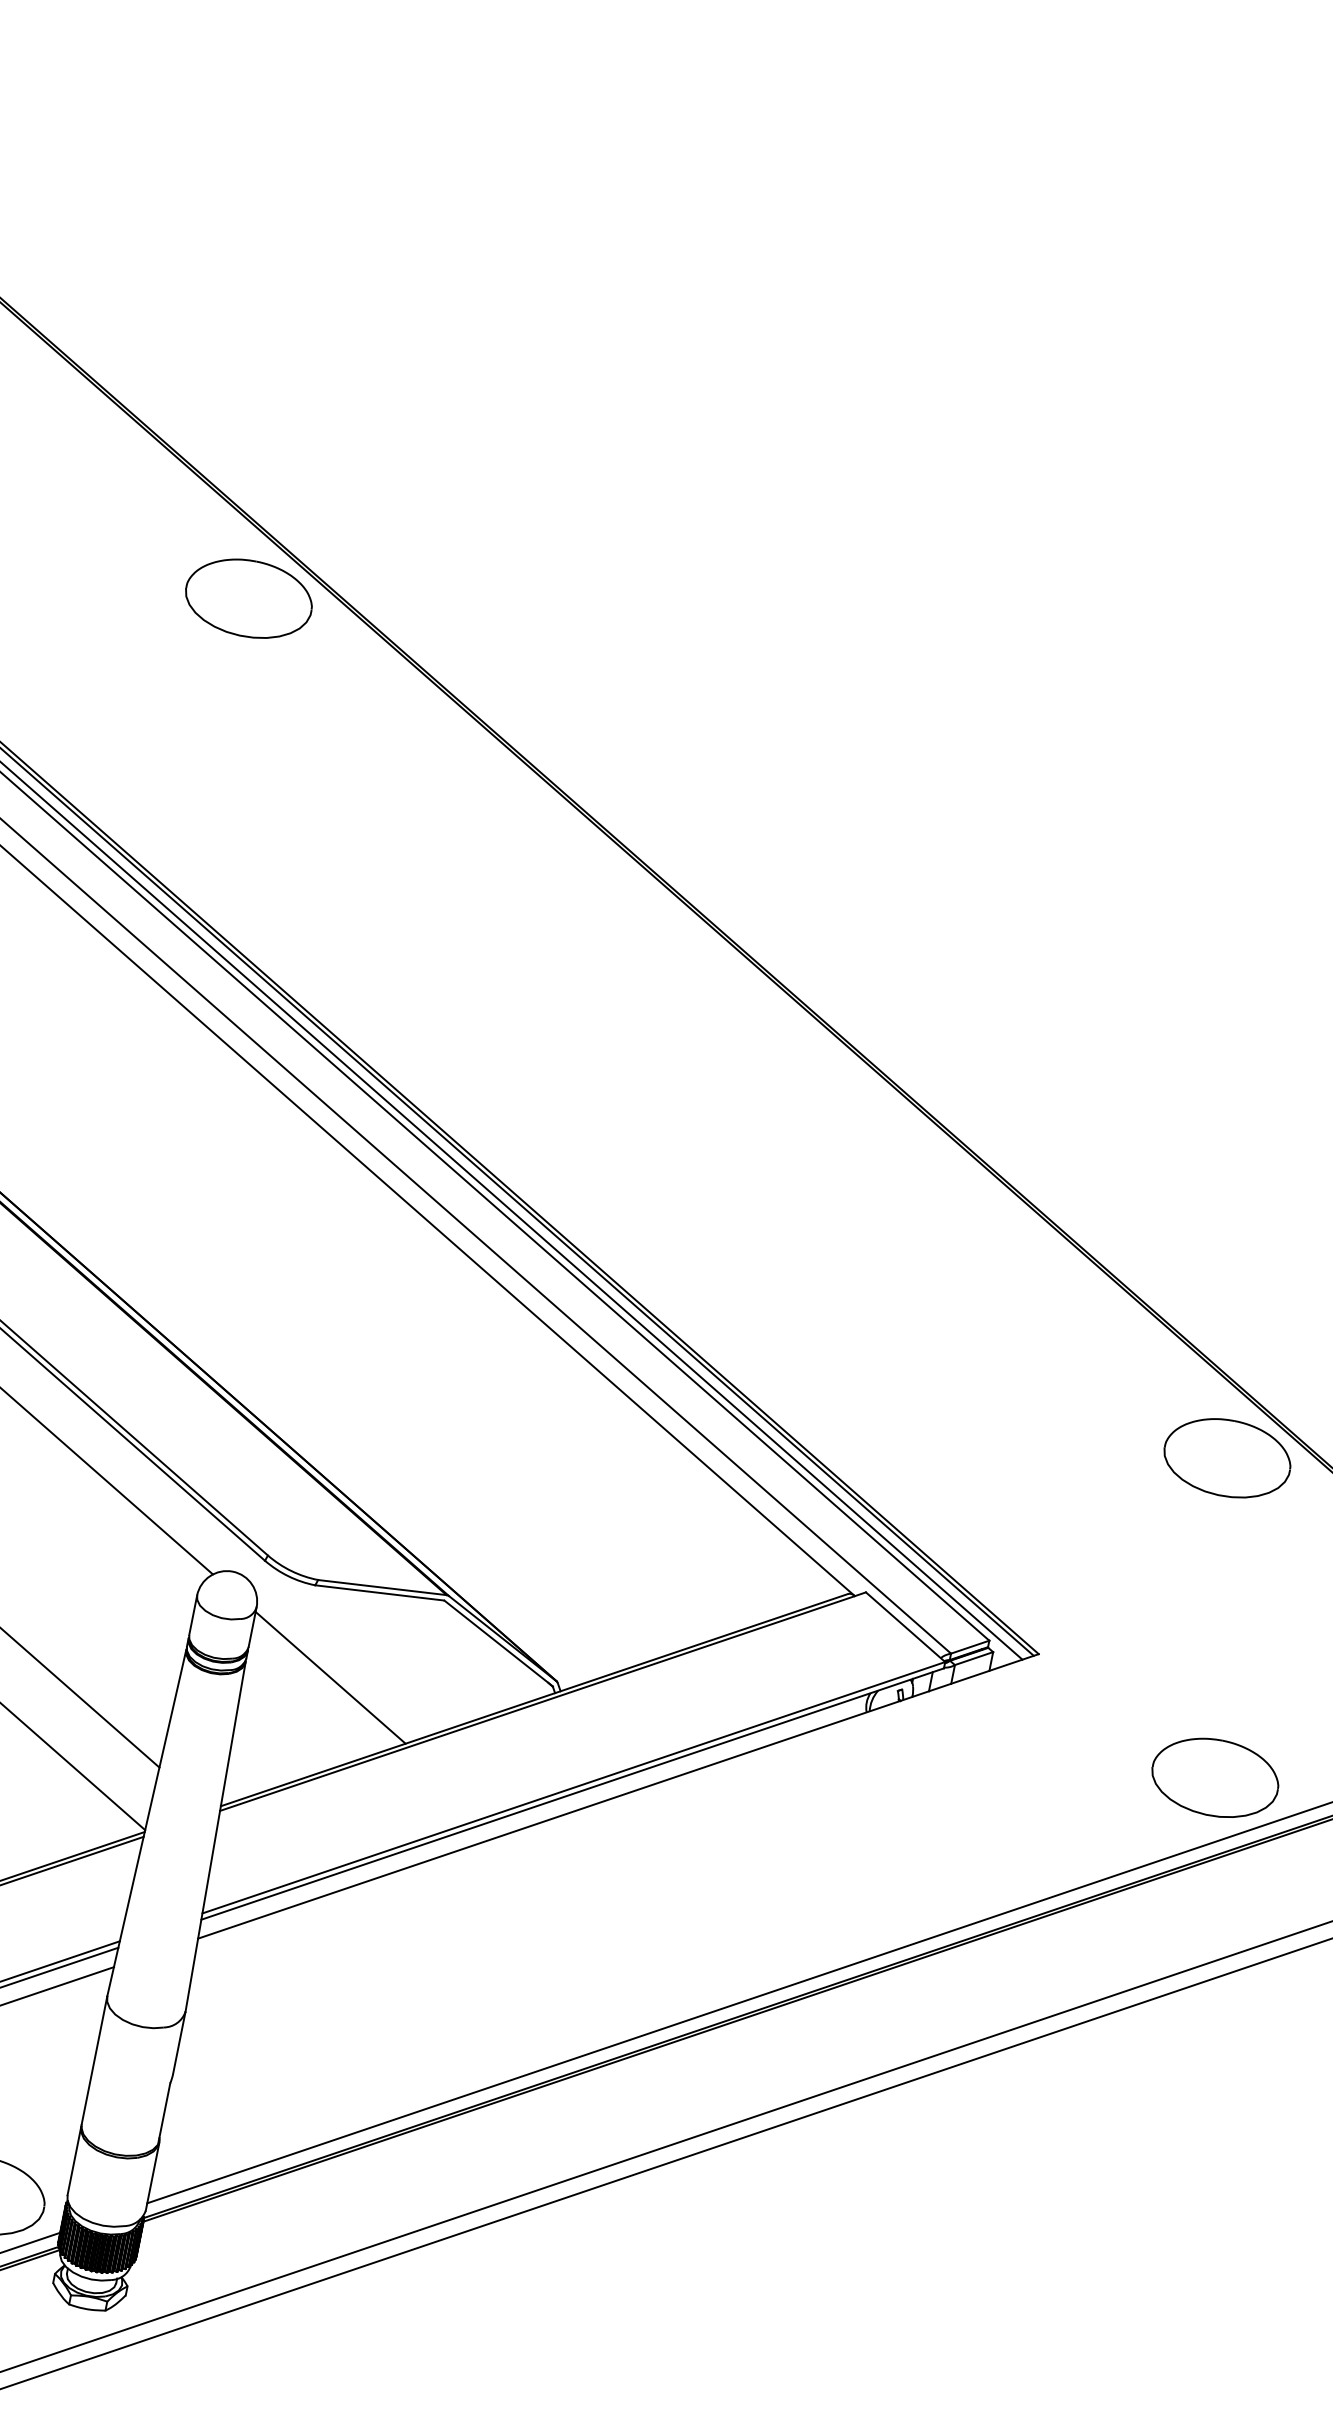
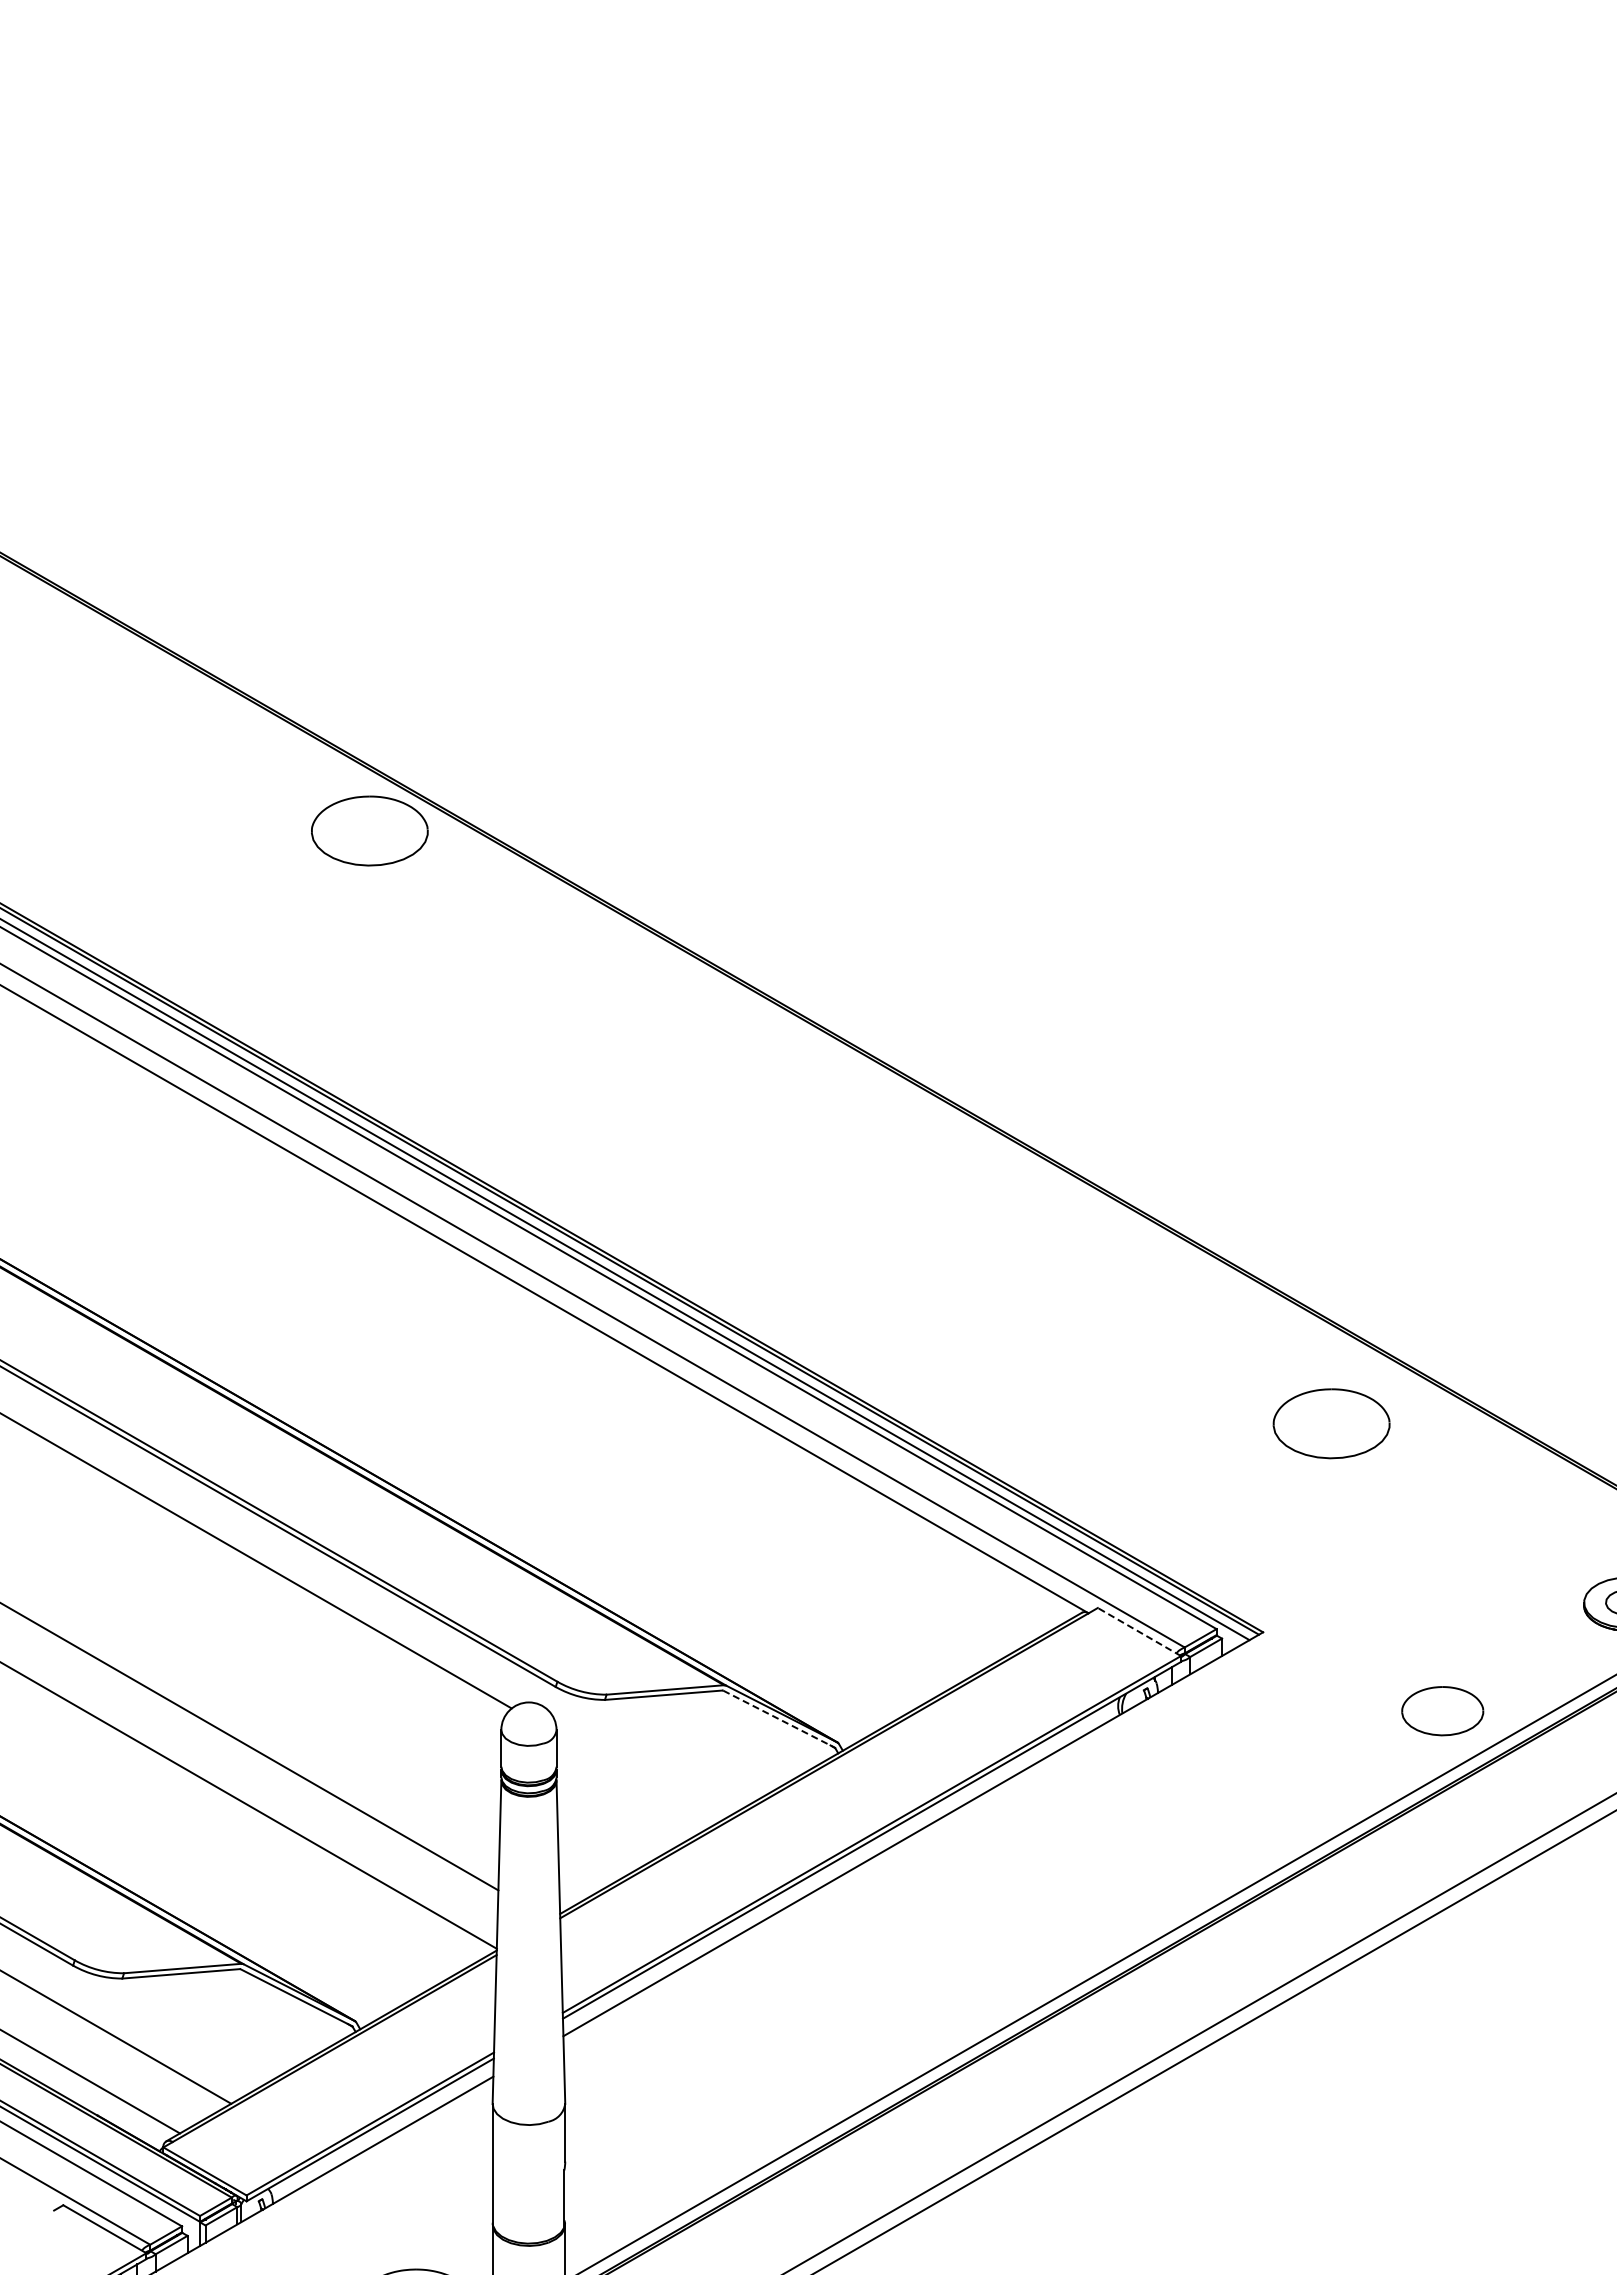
part: (1227, 1457) -> (1331, 1423), moved
line: (904, 1626) -> (1138, 1631), solid -> dashed
line: (499, 1643) -> (779, 1719), solid -> dashed
line: (329, 1677) -> (634, 1779), removed
part: (1215, 1776) -> (1442, 1710), size x0.7

